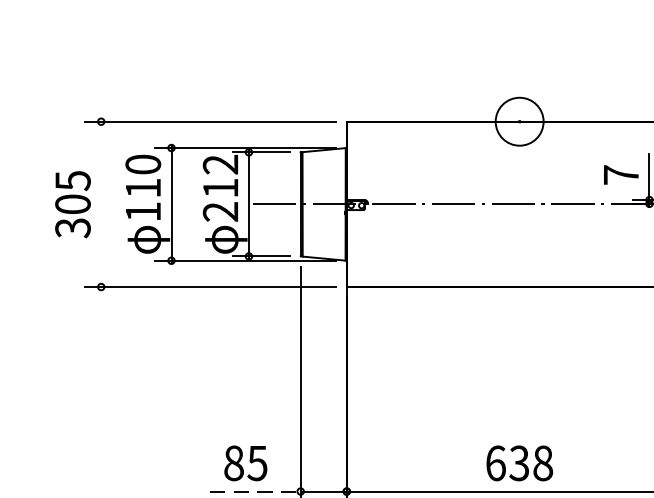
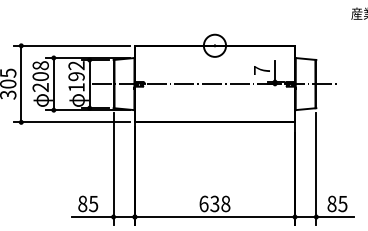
text: (142, 187) -> (40, 76), 110 -> 208
text: (220, 198) -> (76, 81), 212 -> 192
line: (101, 203) -> (21, 83), added
line: (257, 492) -> (93, 217), dashed -> solid

